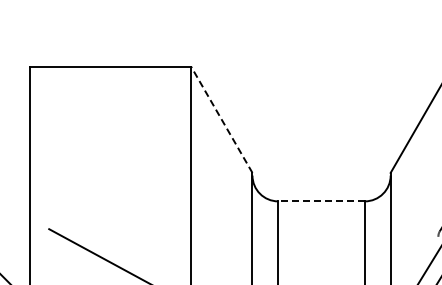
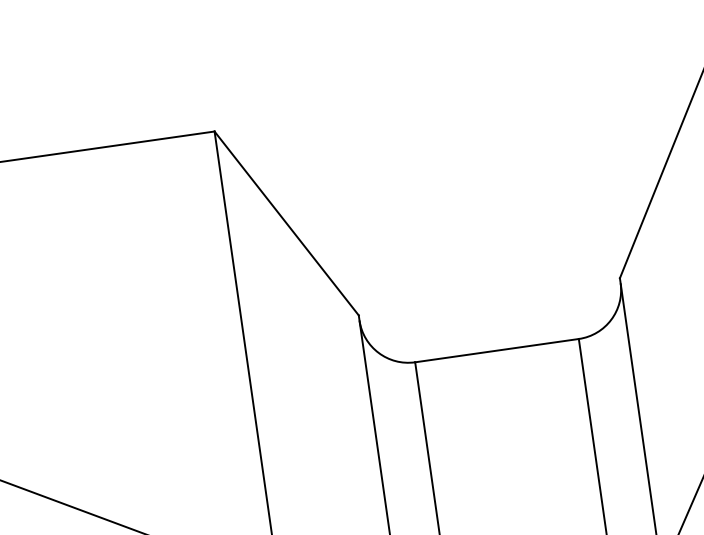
line: (221, 119) -> (285, 222), dashed -> solid
line: (321, 201) -> (496, 350), dashed -> solid

